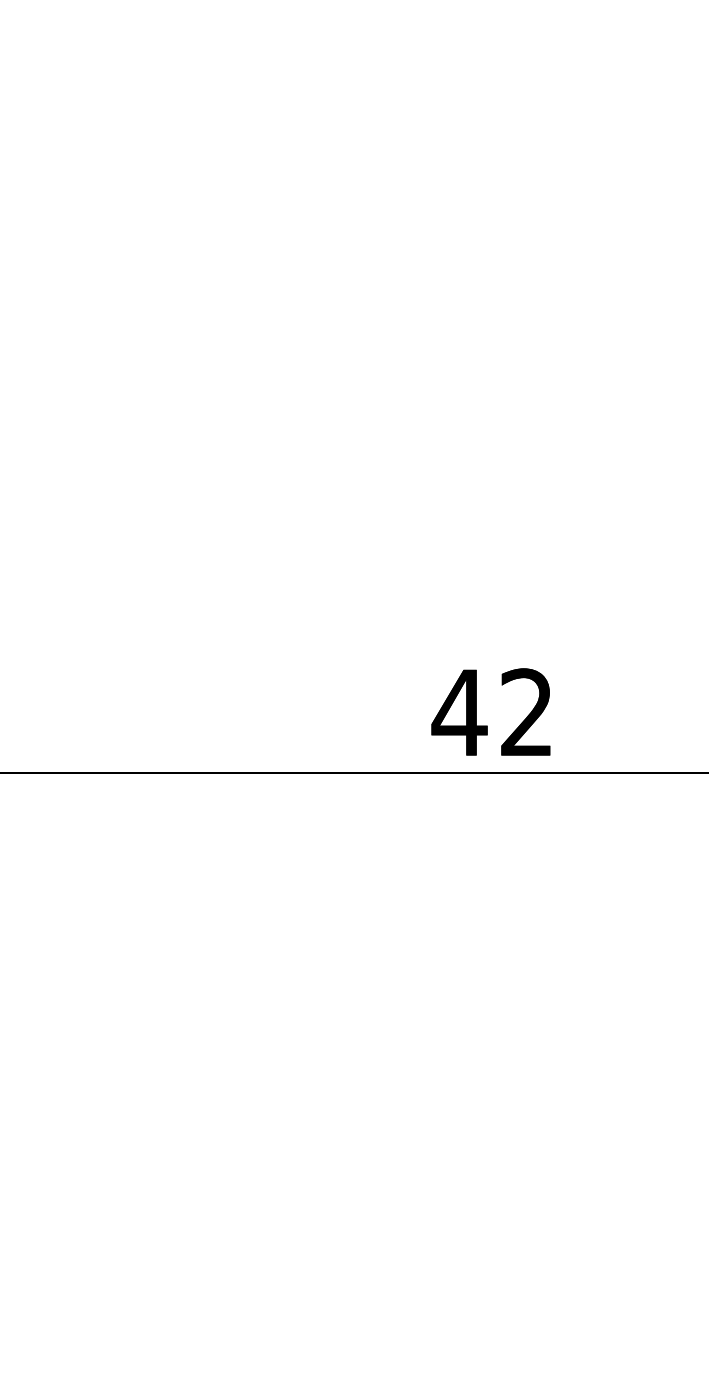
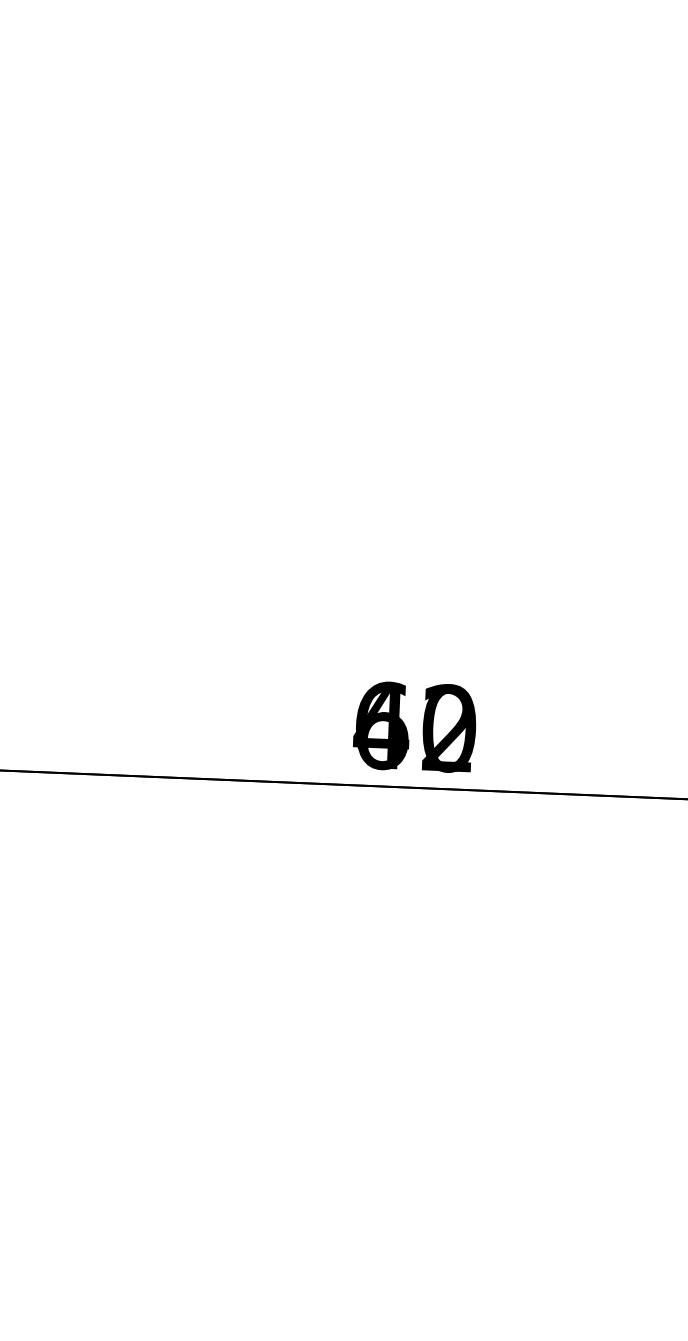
text: (492, 712) -> (414, 726), 42 -> 60

